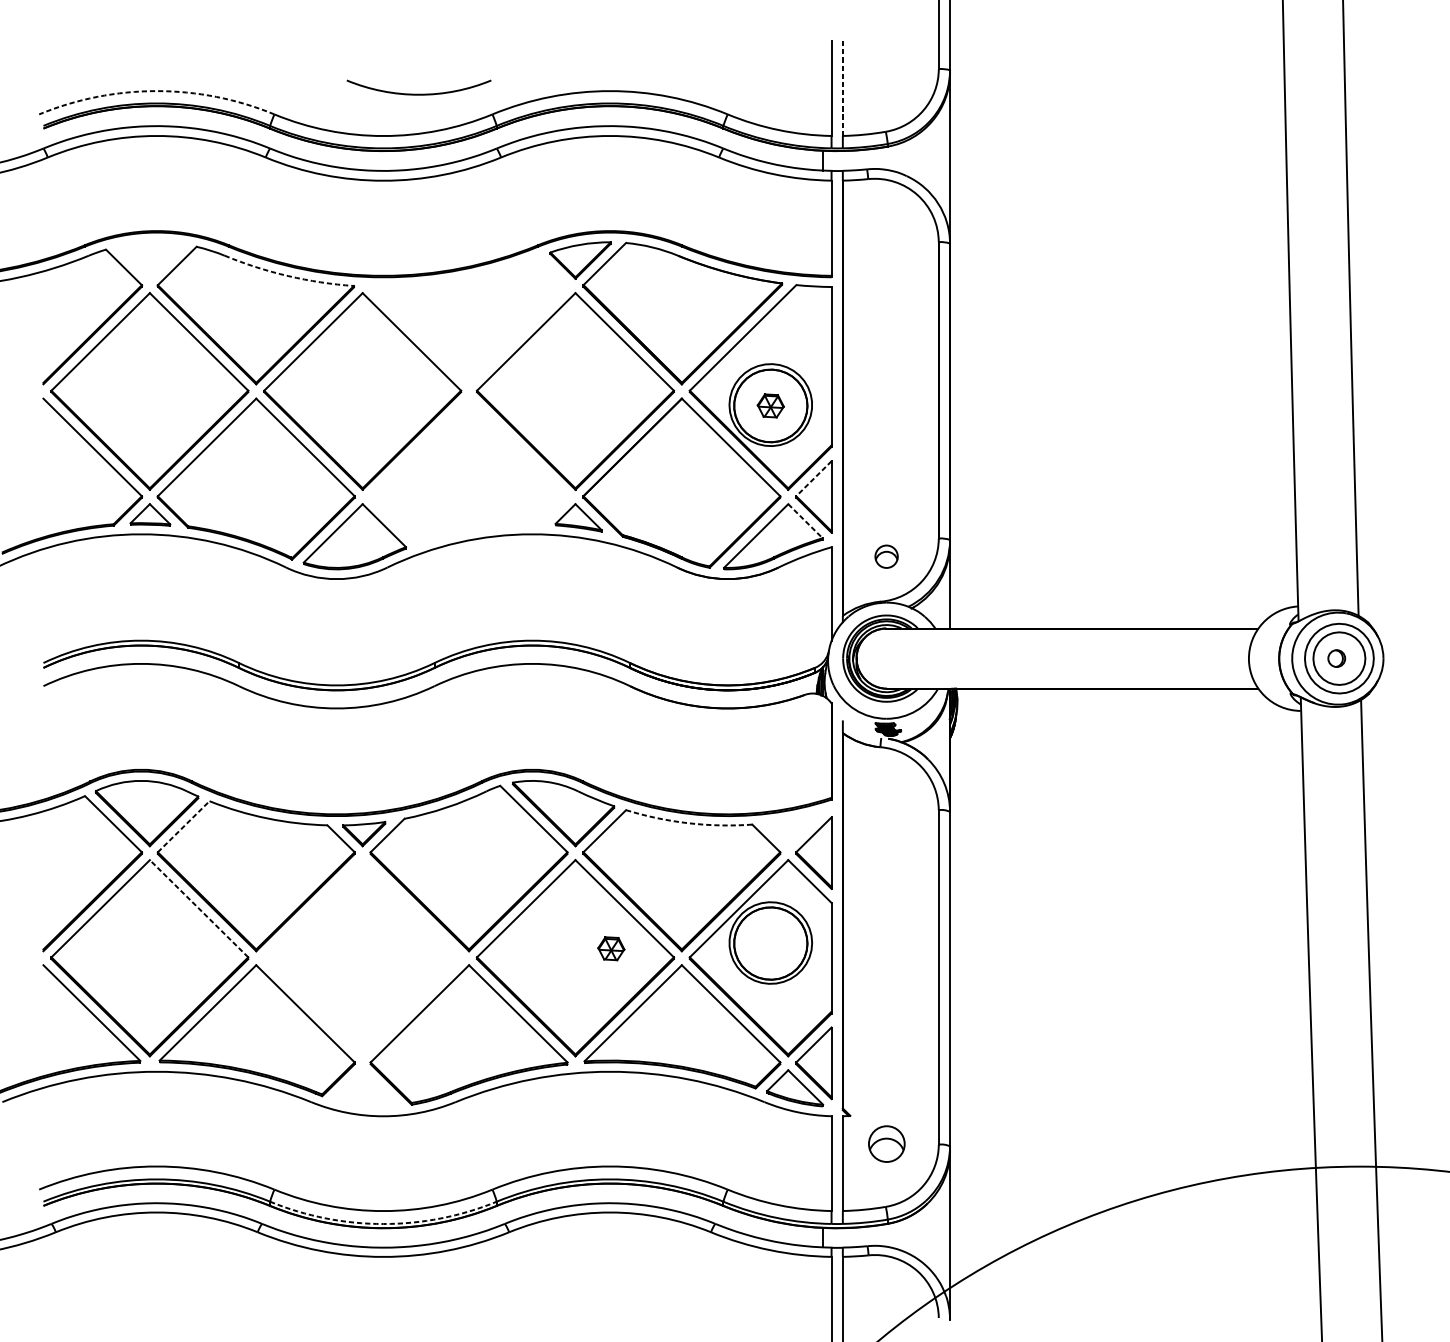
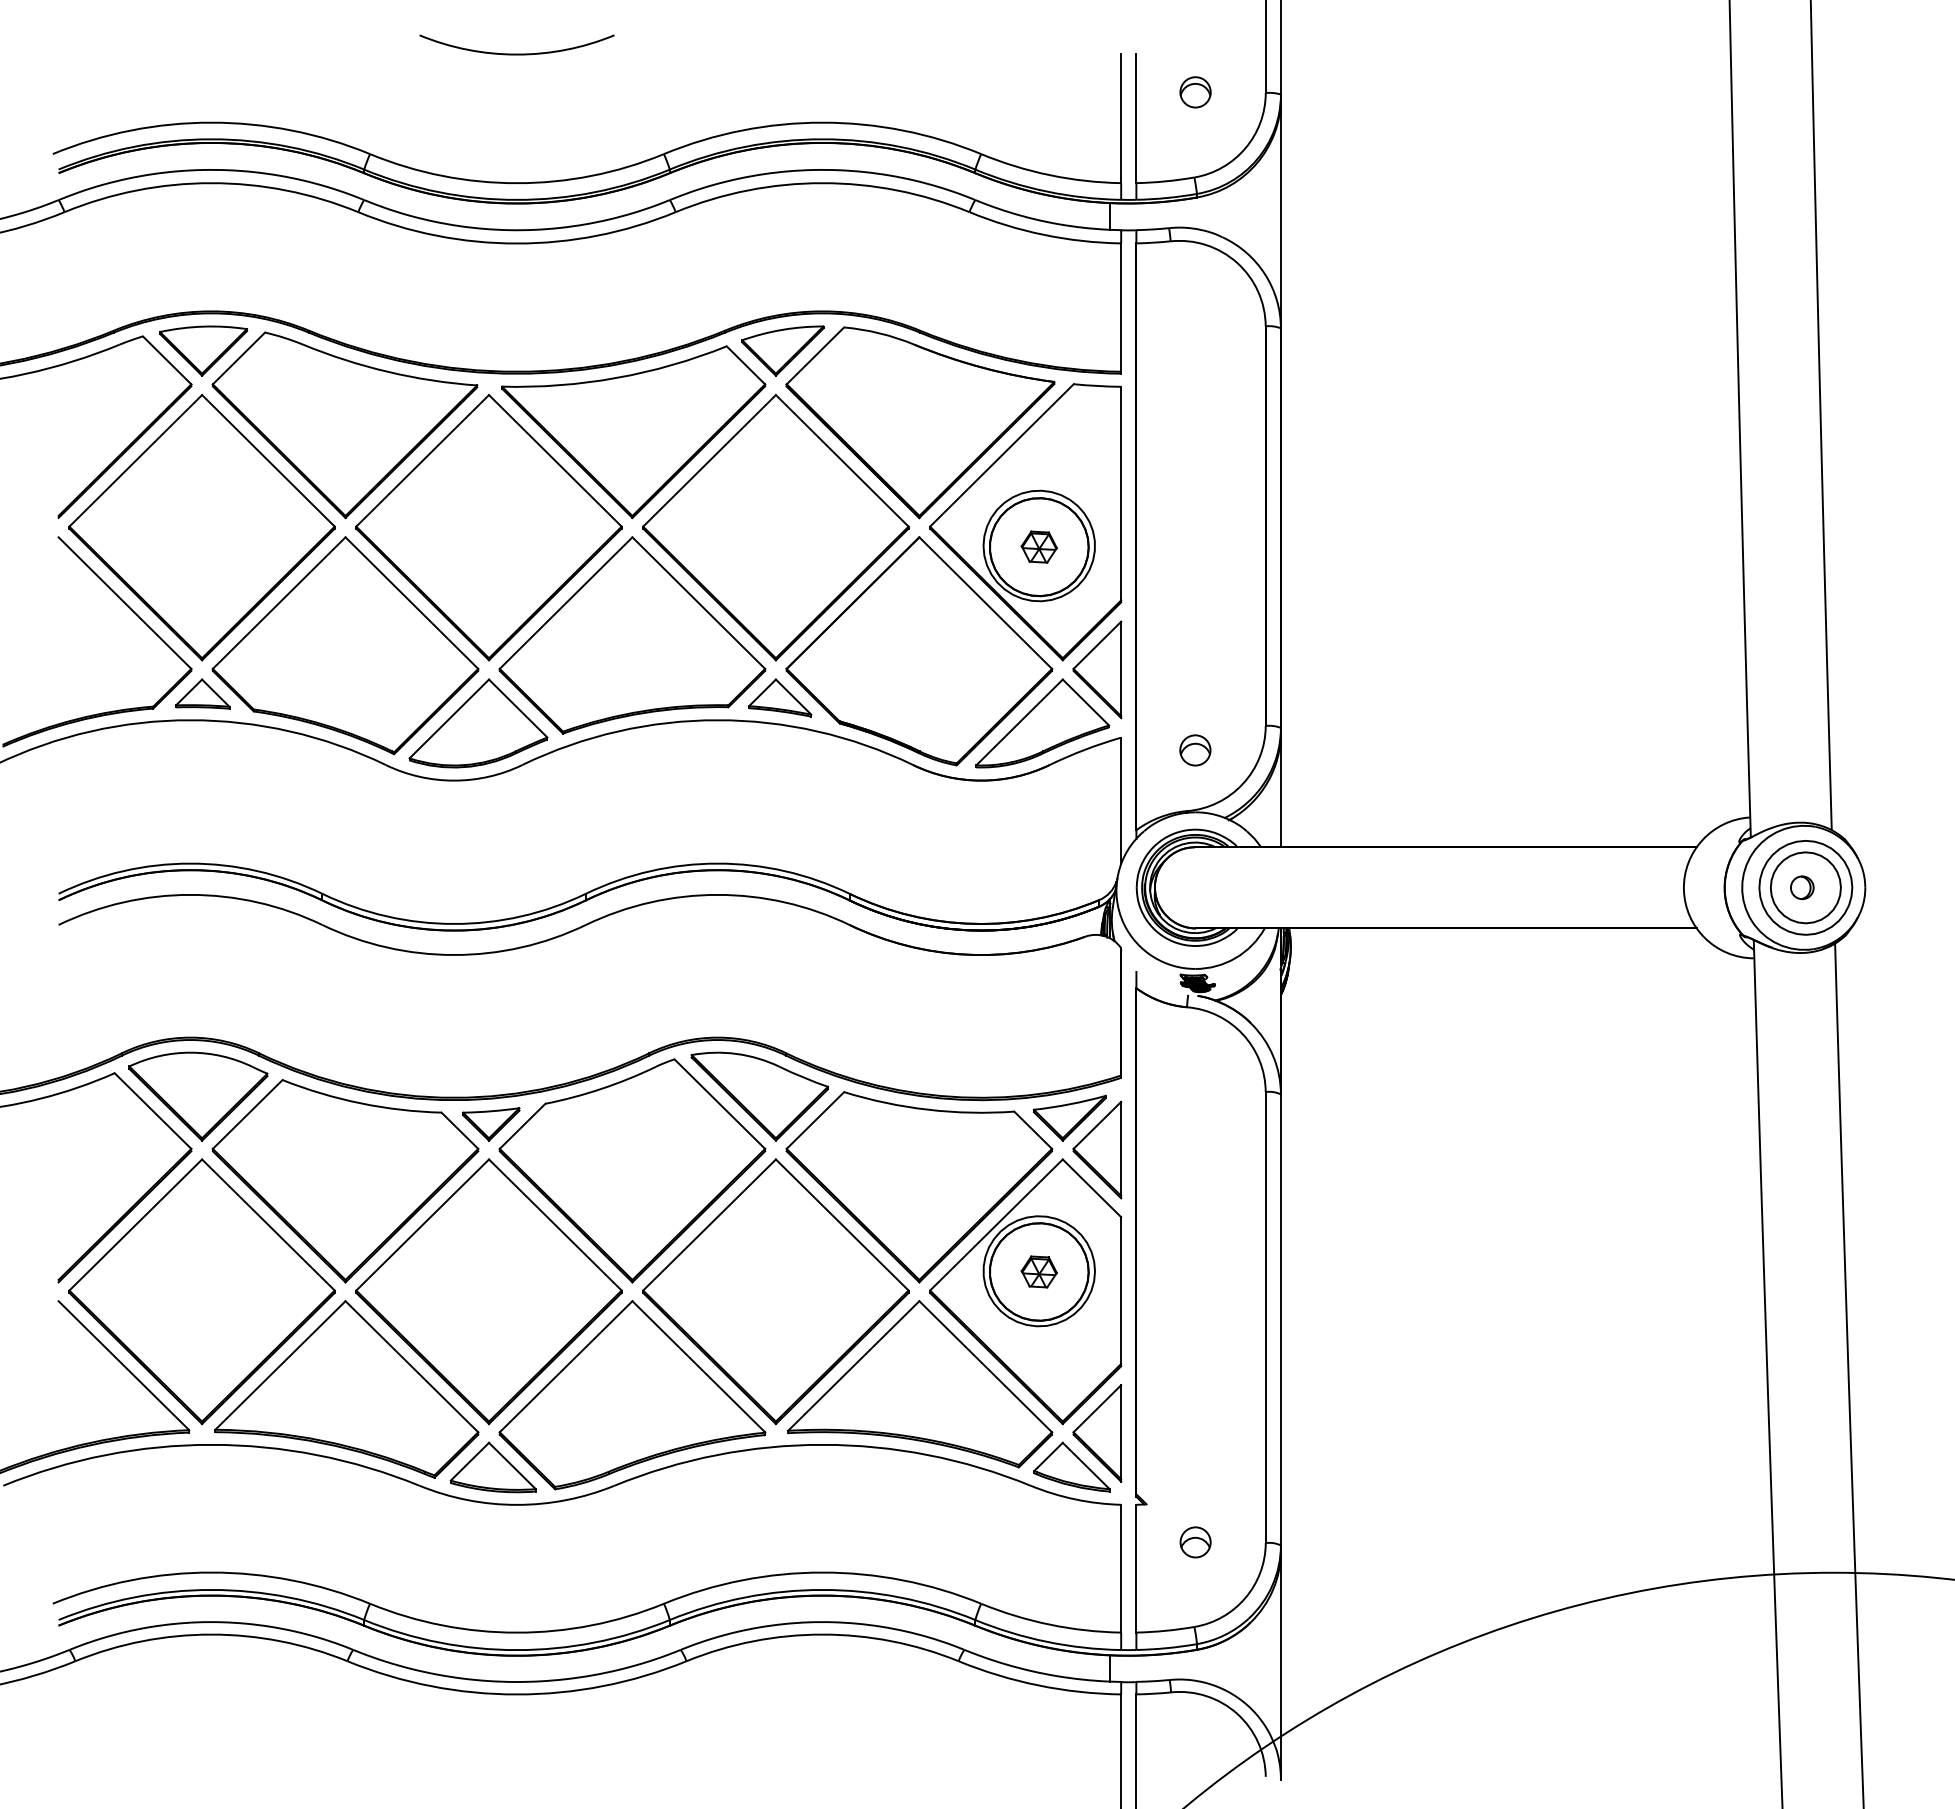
part: (886, 68) -> (1195, 92), added
line: (842, 88) -> (1136, 118), dashed -> solid
arc: (156, 90) -> (211, 122), dashed -> solid
arc: (418, 93) -> (516, 53), moved
part: (150, 260) -> (203, 350), added
arc: (288, 276) -> (388, 372), dashed -> solid
part: (469, 320) -> (633, 432), added
part: (469, 471) -> (632, 635), added
line: (814, 478) -> (1097, 645), dashed -> solid
line: (805, 521) -> (1085, 702), dashed -> solid
arc: (688, 823) -> (928, 1109), dashed -> solid
line: (183, 826) -> (247, 1114), dashed -> solid
part: (793, 828) -> (1069, 1117), added
line: (199, 908) -> (268, 1224), dashed -> solid
part: (610, 948) -> (1038, 1271), moved
part: (362, 958) -> (488, 1291), added
part: (365, 1088) -> (492, 1467), added
part: (886, 1144) -> (1195, 1542), size x0.62
arc: (383, 1224) -> (517, 1650), dashed -> solid

